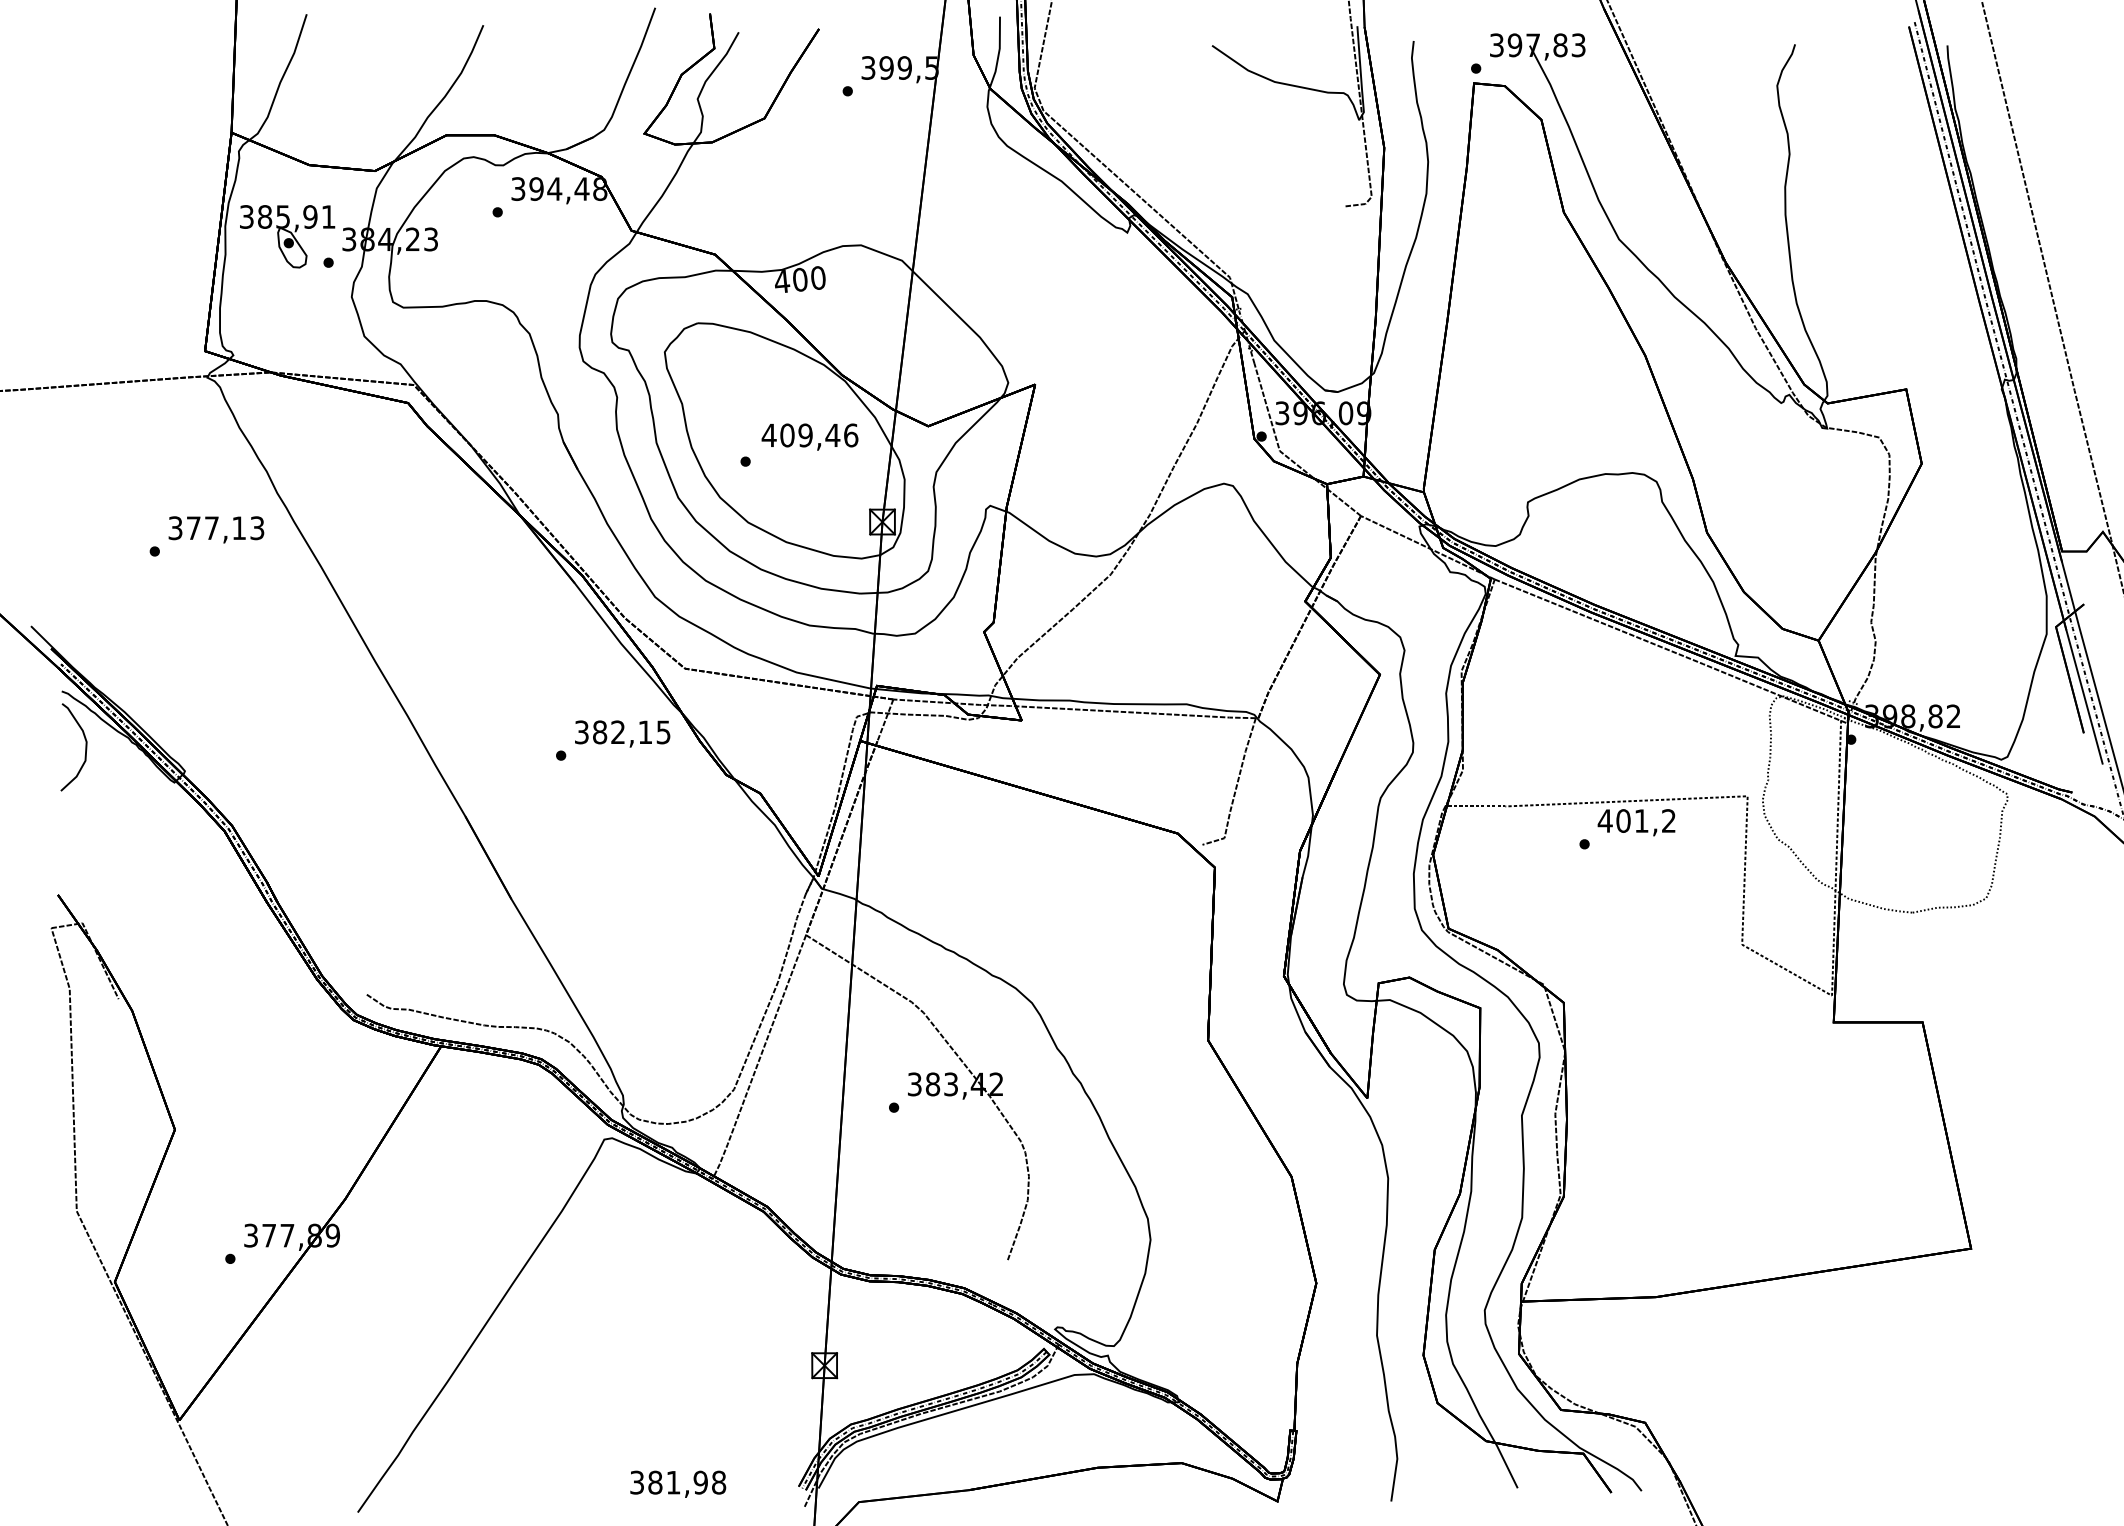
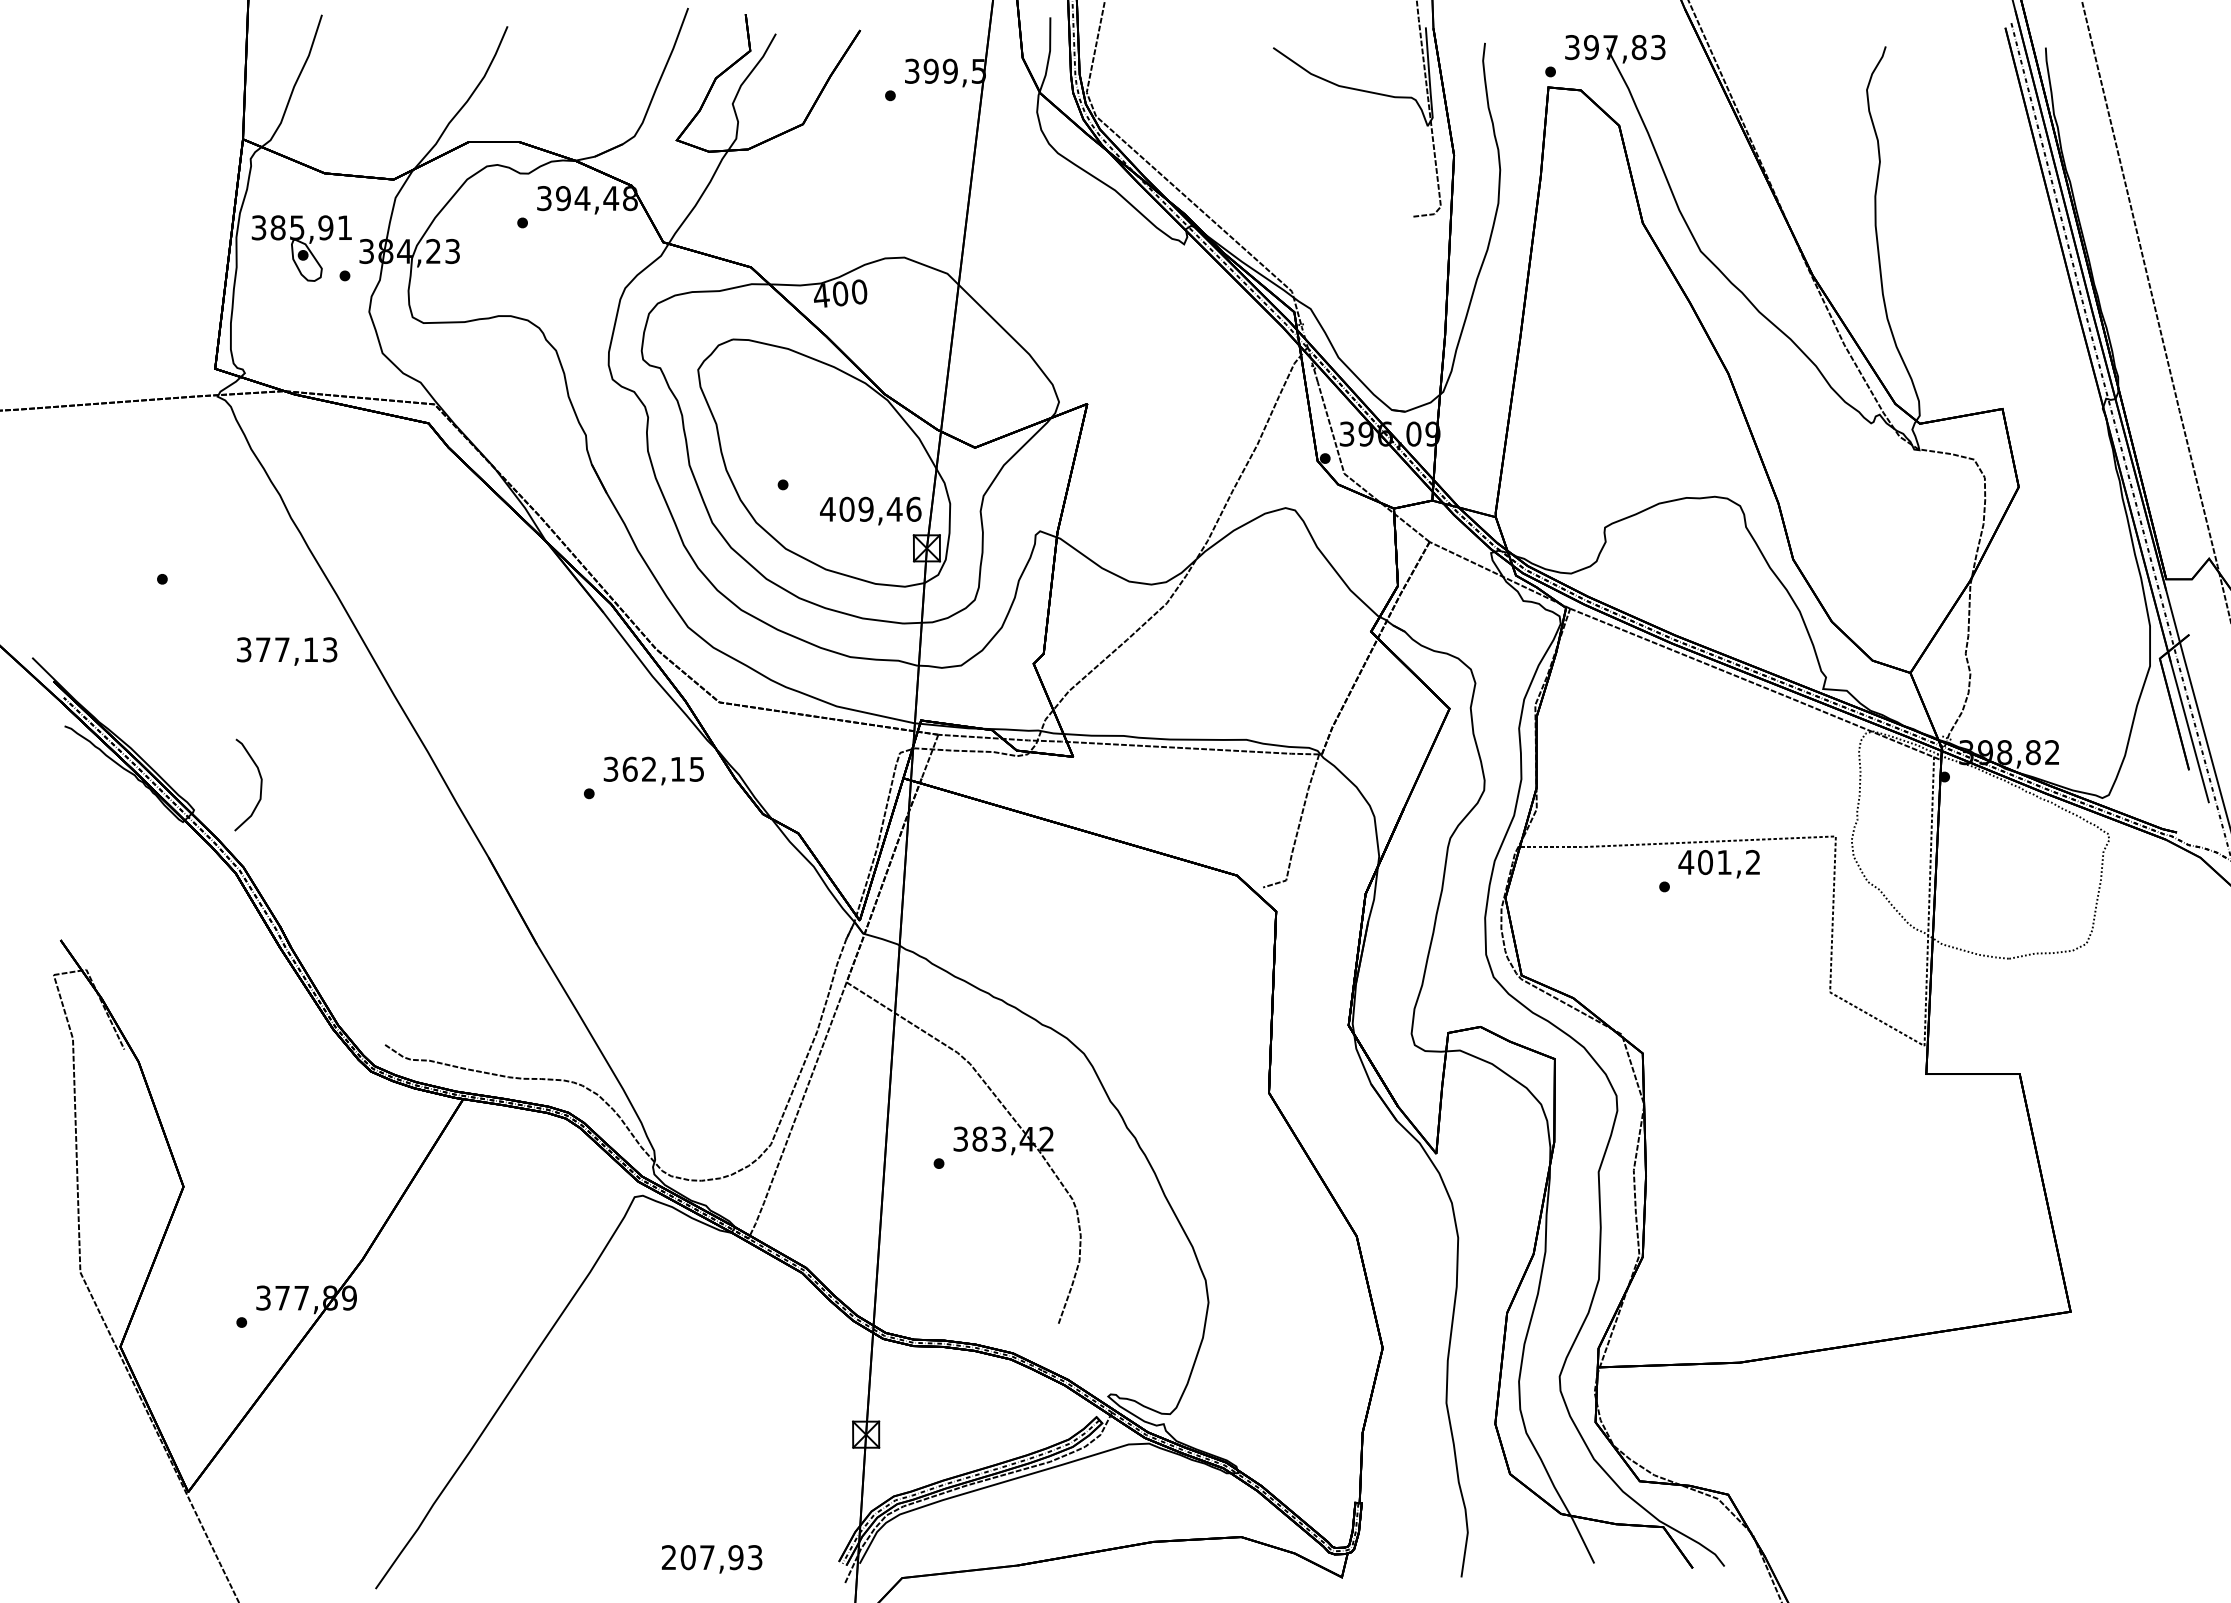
text: (809, 436) -> (870, 510), moved
text: (216, 529) -> (287, 651), moved
text: (599, 731) -> (629, 768), 382,15 -> 362,15
curve: (85, 746) -> (260, 784), moved
text: (678, 1482) -> (712, 1557), 381,98 -> 207,93

